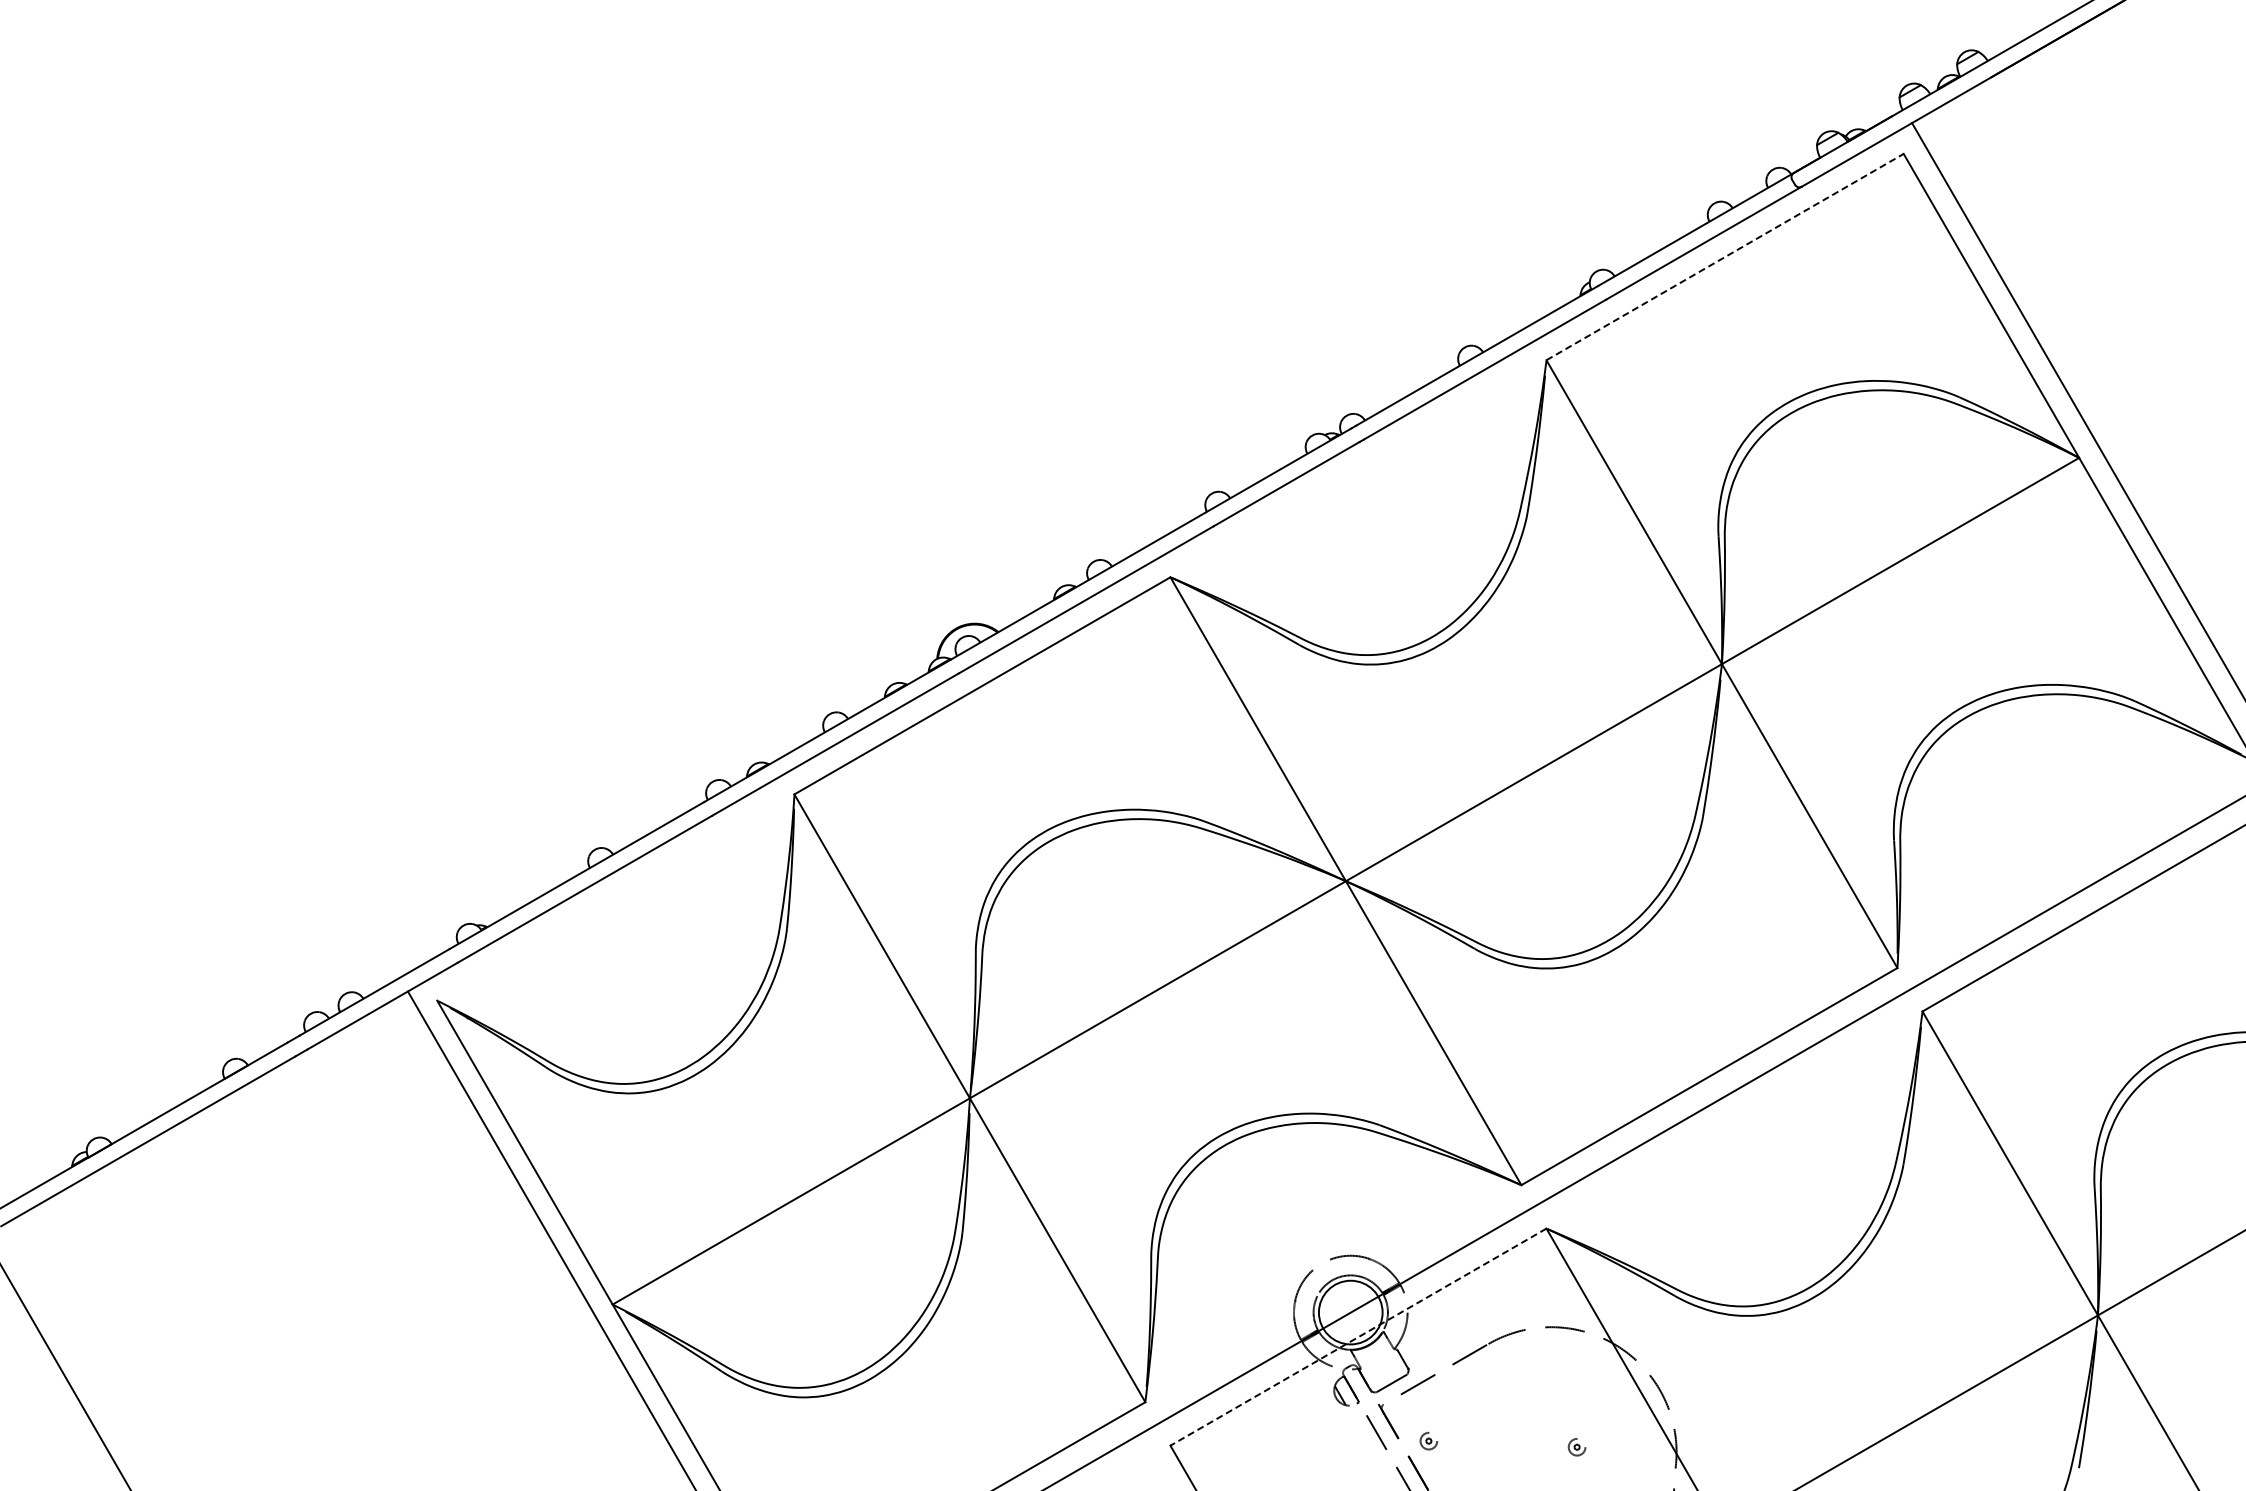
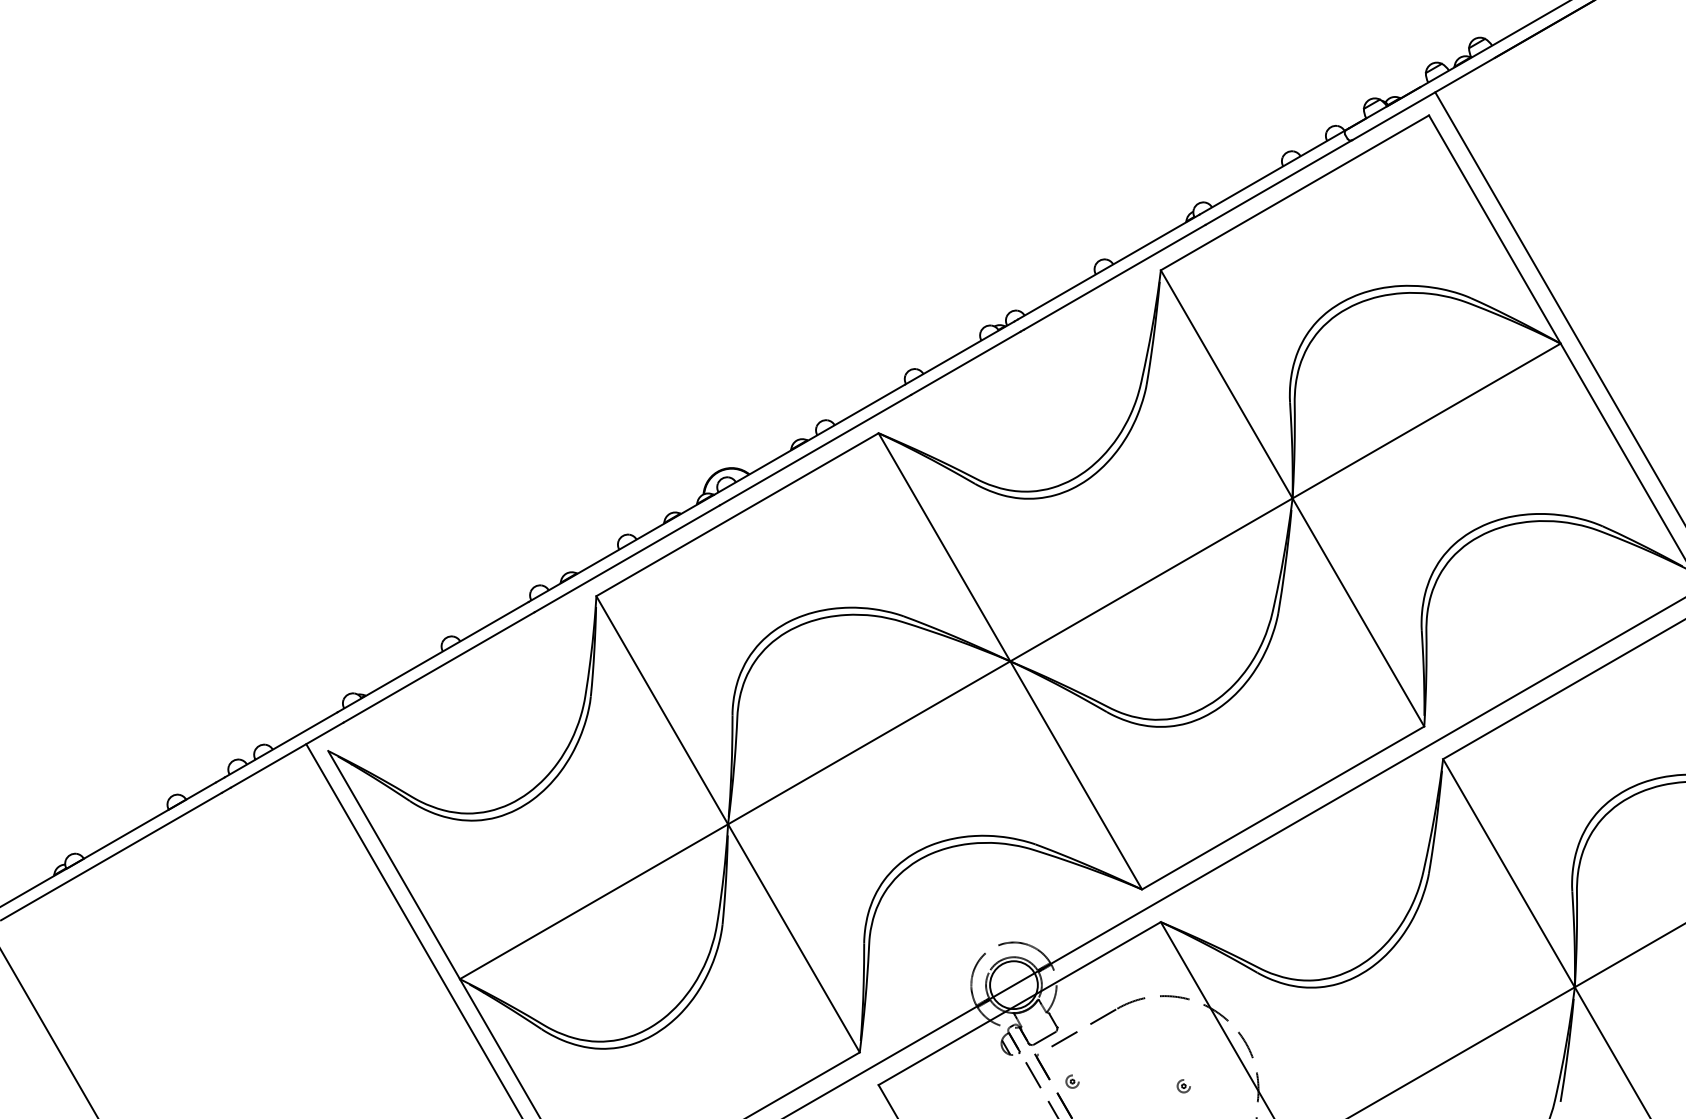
line: (1725, 256) -> (1295, 192), dashed -> solid
line: (1358, 1337) -> (1019, 1003), dashed -> solid

